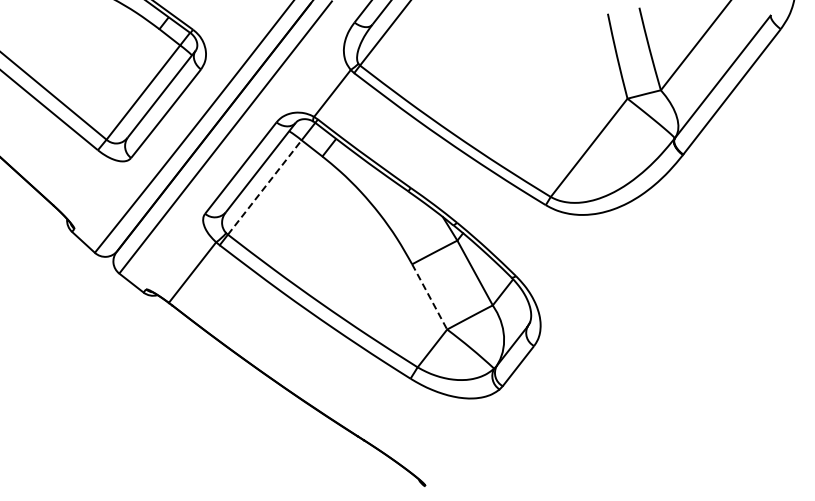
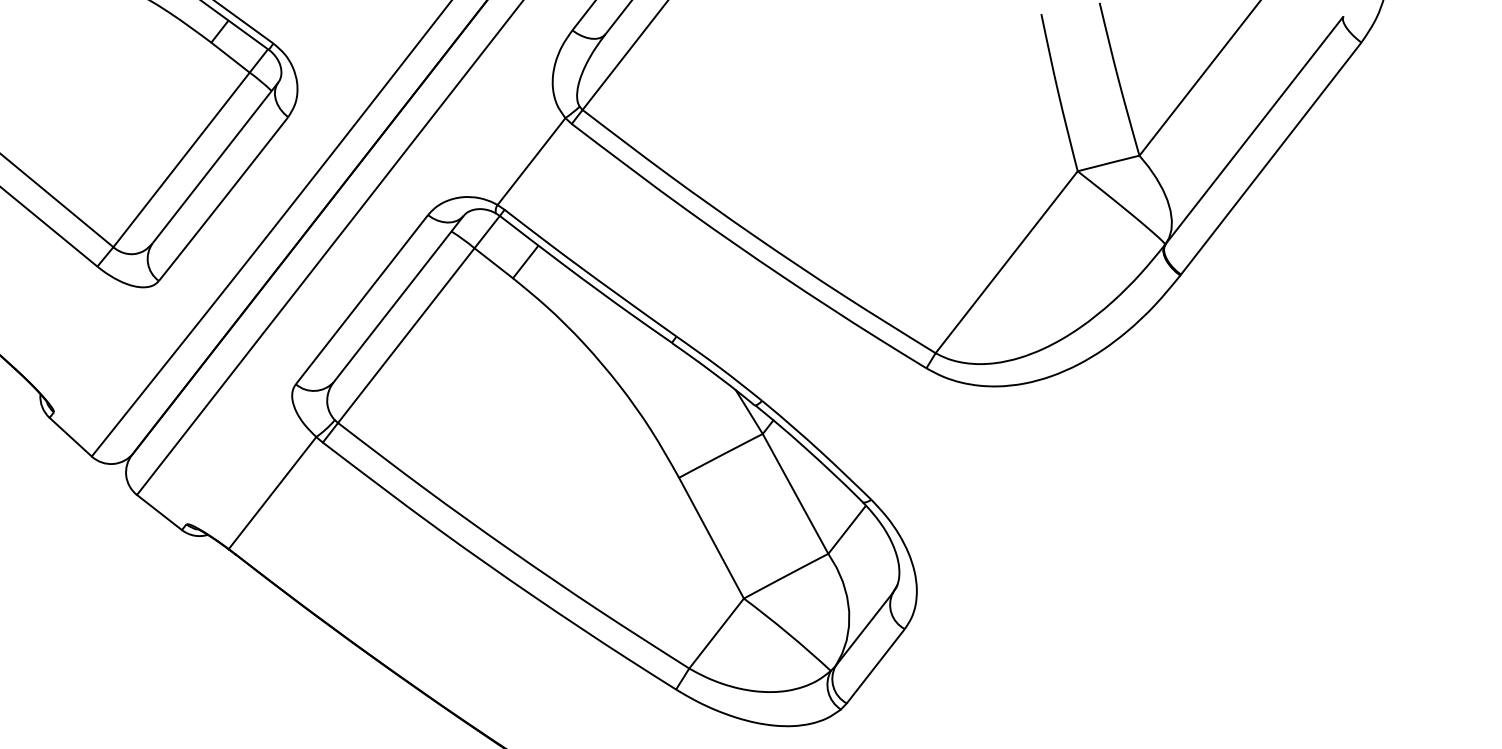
line: (264, 187) -> (405, 335), dashed -> solid
line: (429, 297) -> (711, 539), dashed -> solid

